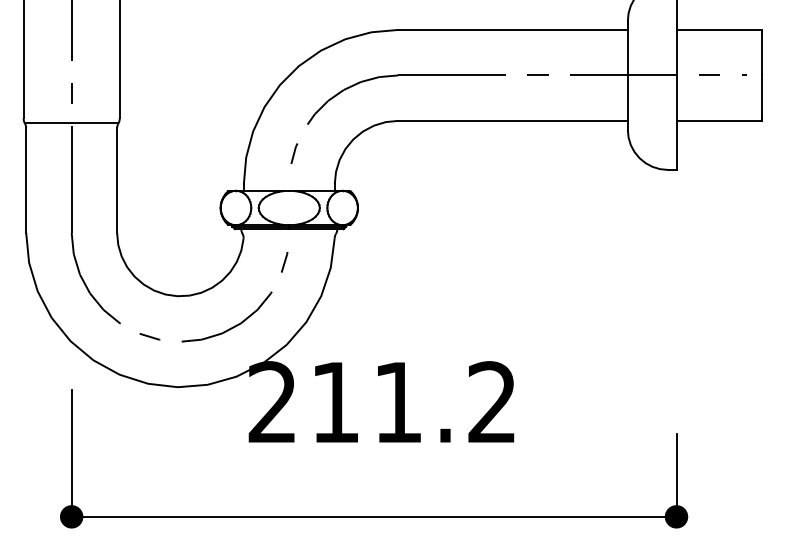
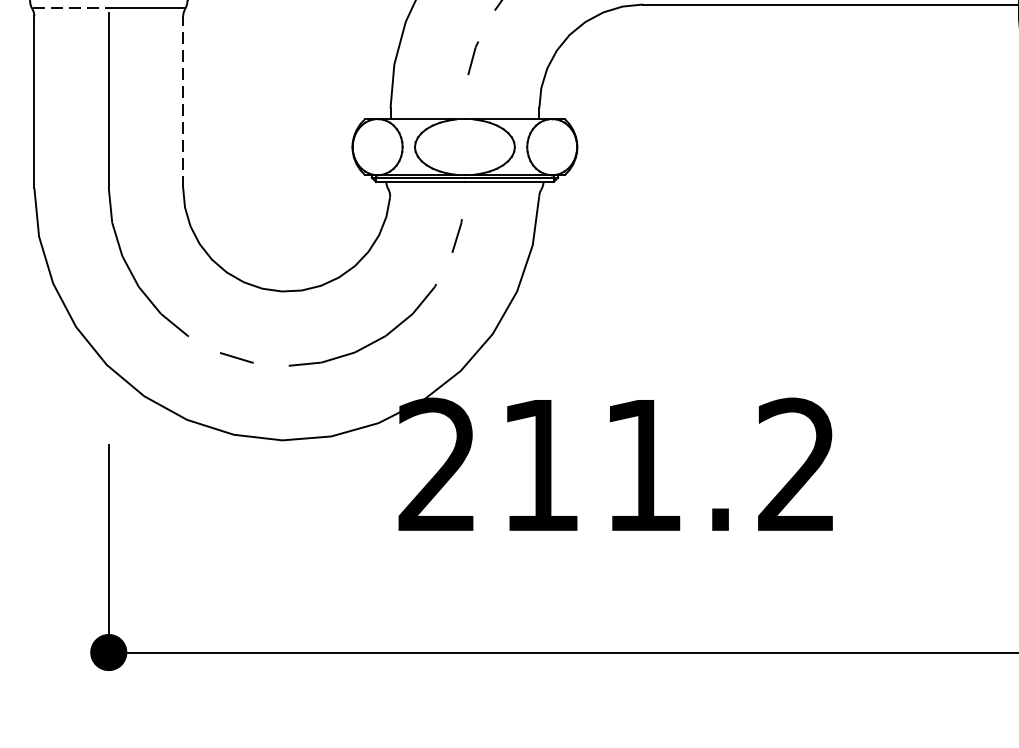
line: (49, 123) -> (72, 8), solid -> dashed
line: (117, 180) -> (183, 102), solid -> dashed

